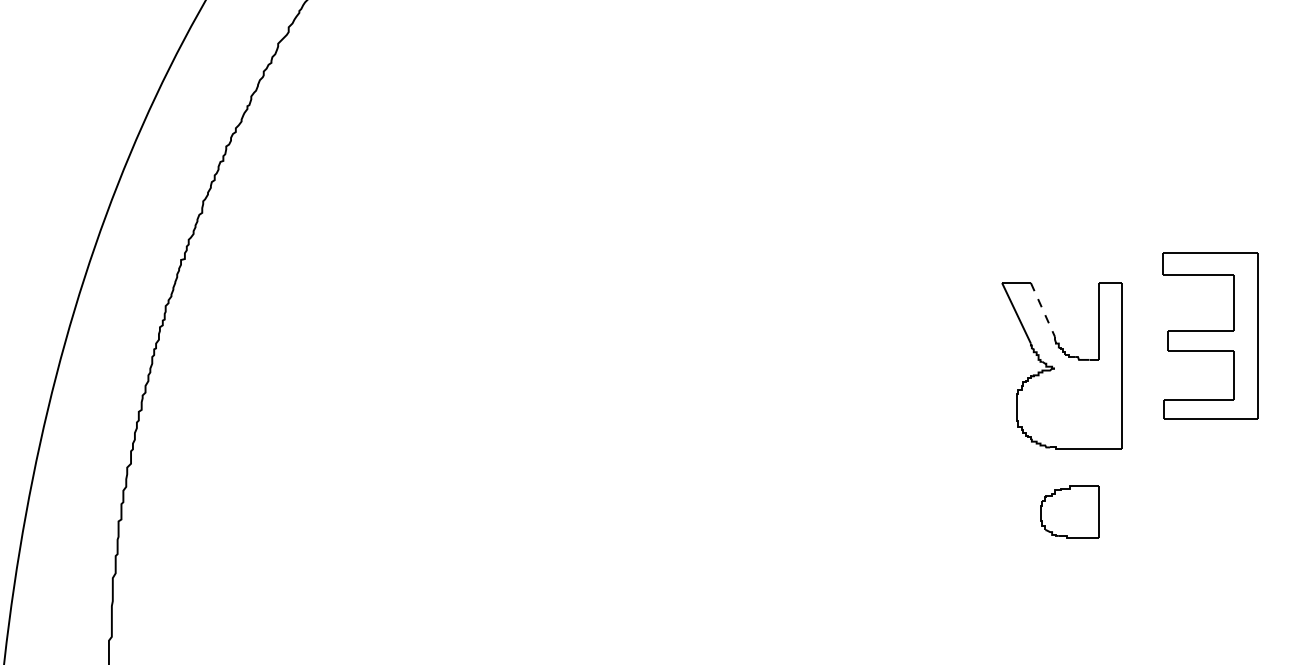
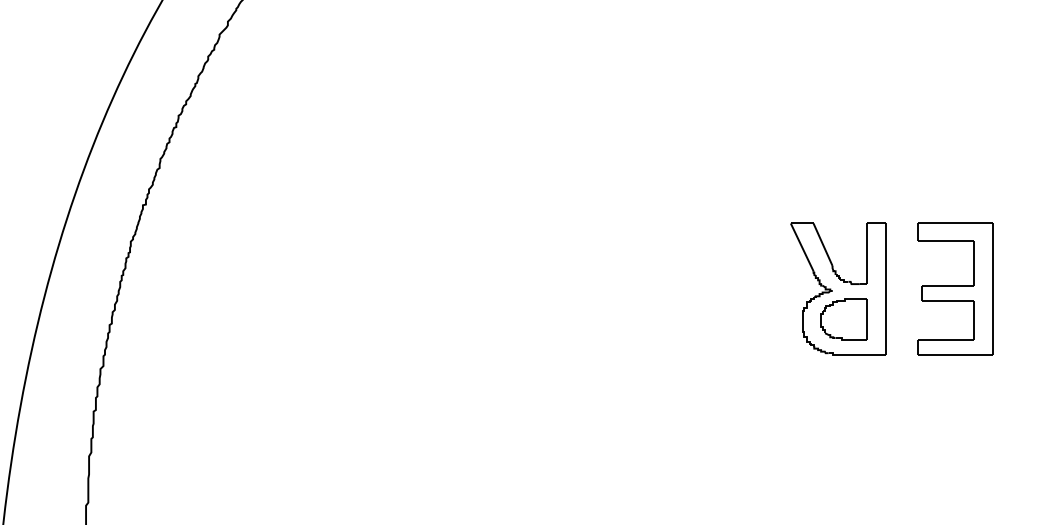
line: (1043, 310) -> (823, 245), dashed -> solid
part: (1210, 335) -> (955, 288), moved
part: (1068, 512) -> (843, 319), moved

